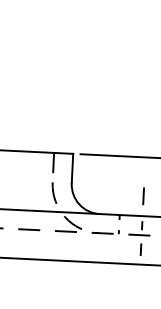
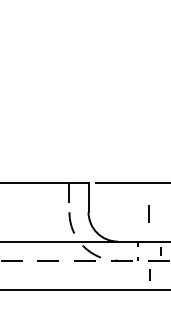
line: (143, 196) -> (148, 213), moved
line: (140, 248) -> (149, 274), moved

